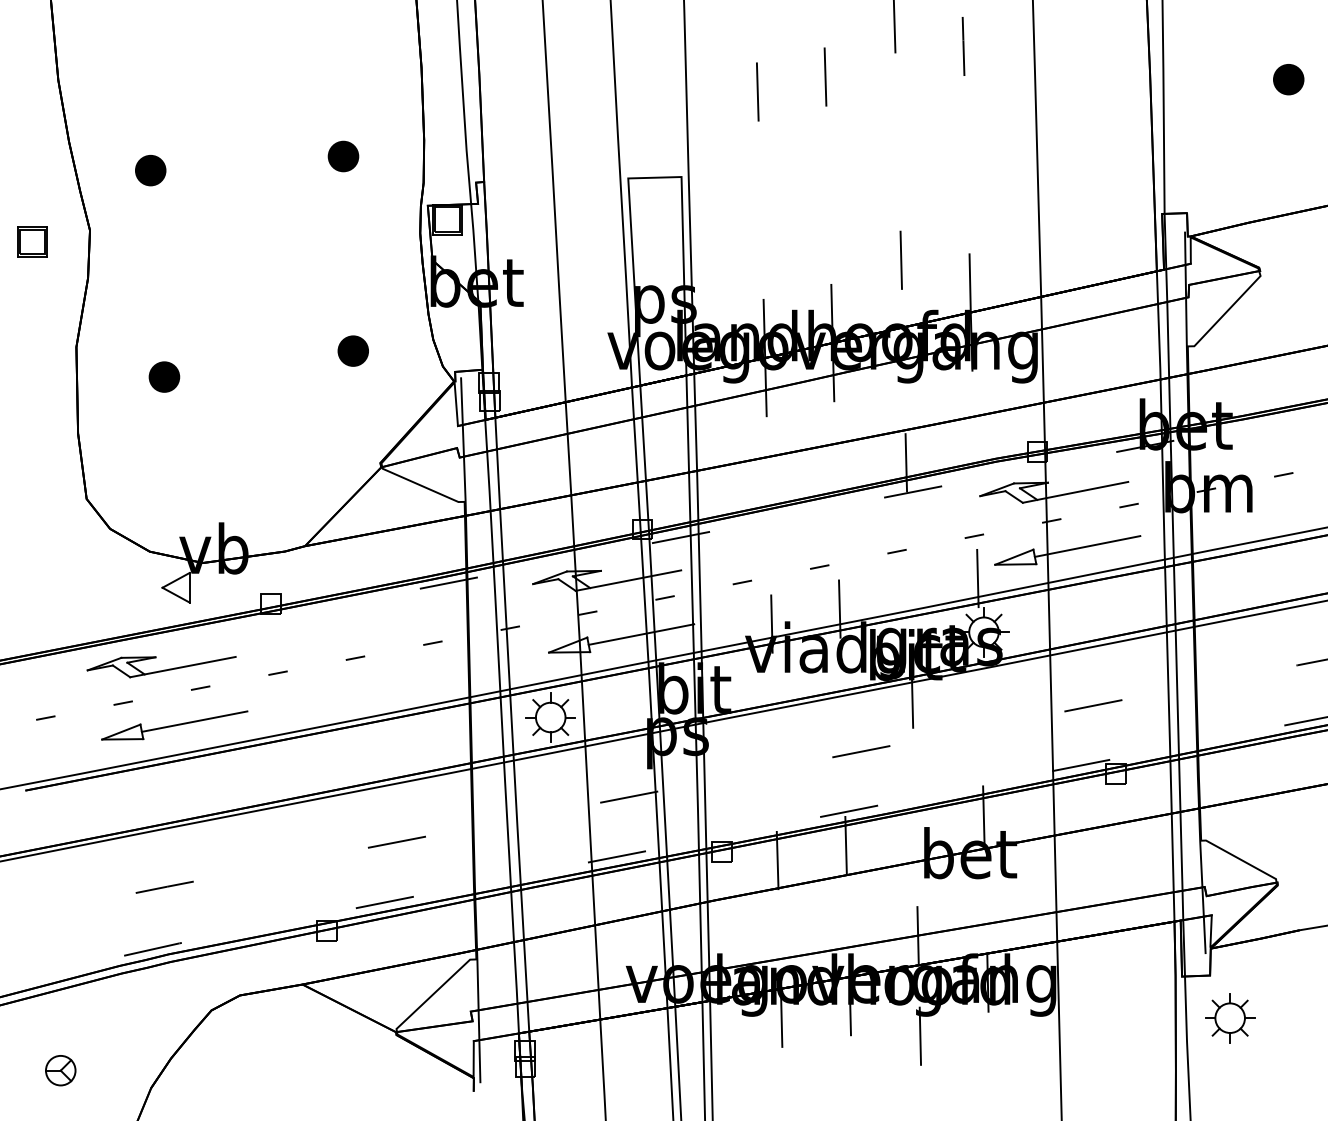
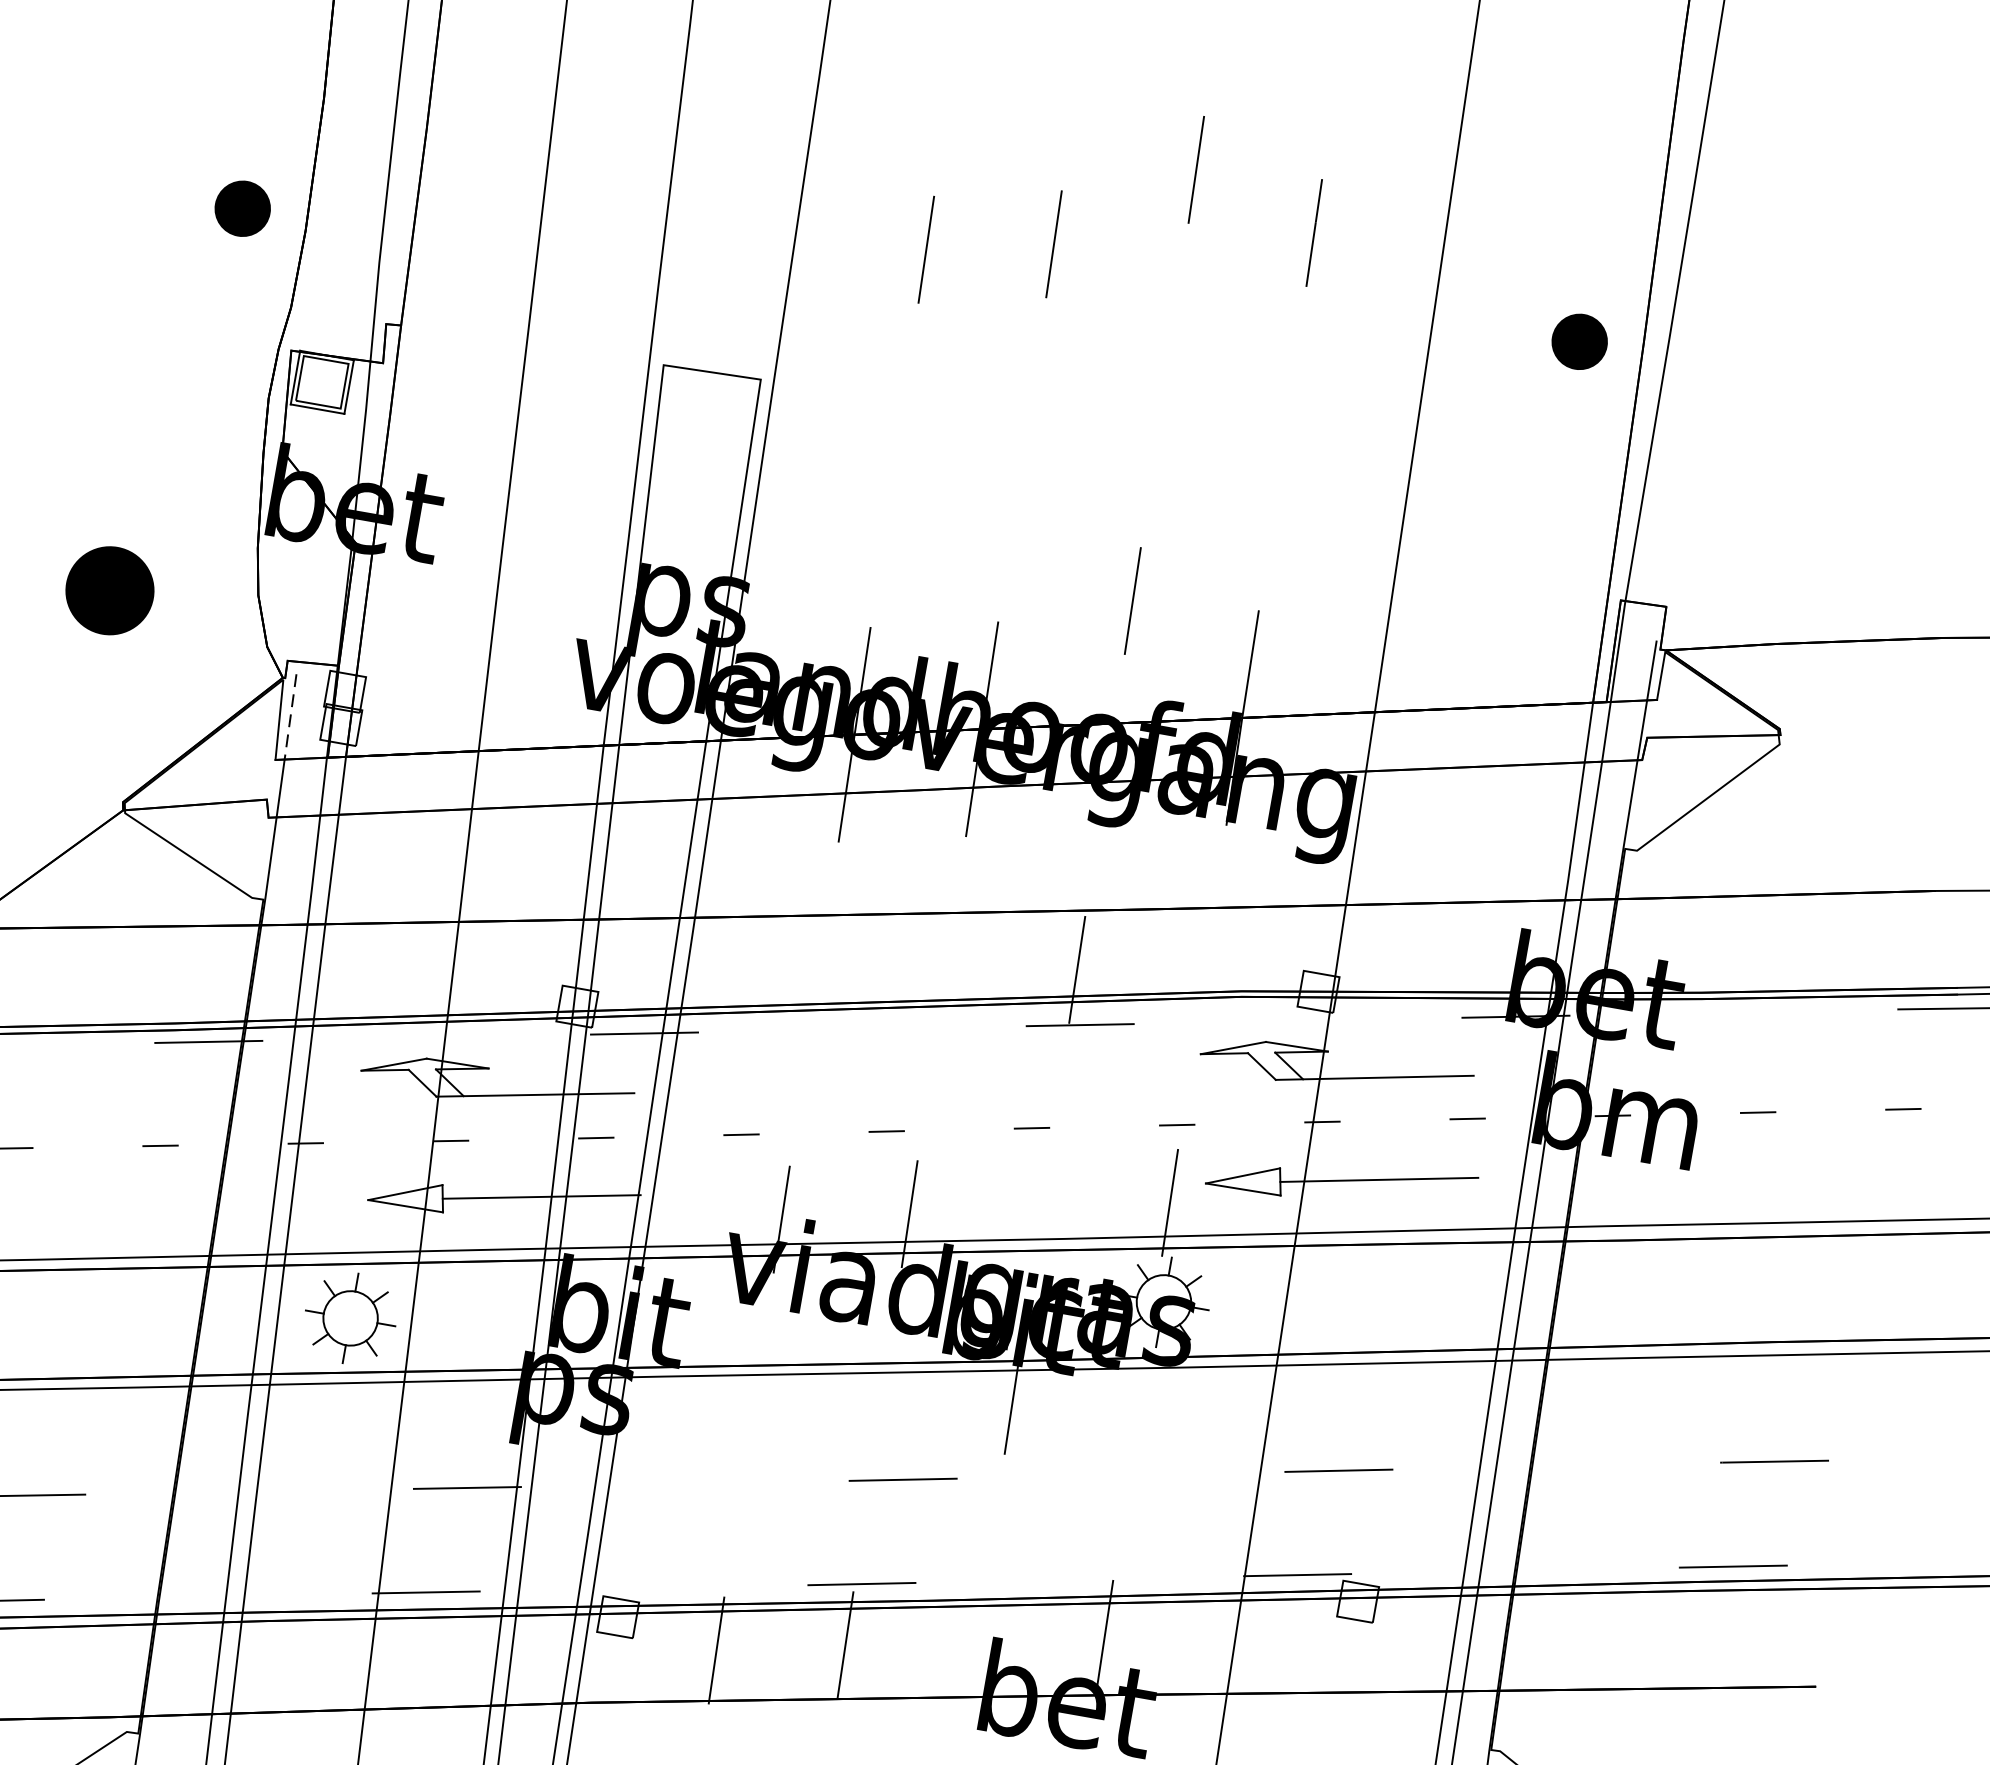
part: (1288, 79) -> (1579, 341), moved
part: (343, 156) -> (242, 208), moved
part: (352, 350) -> (108, 589), size x1.6
line: (461, 402) -> (289, 718), solid -> dashed

